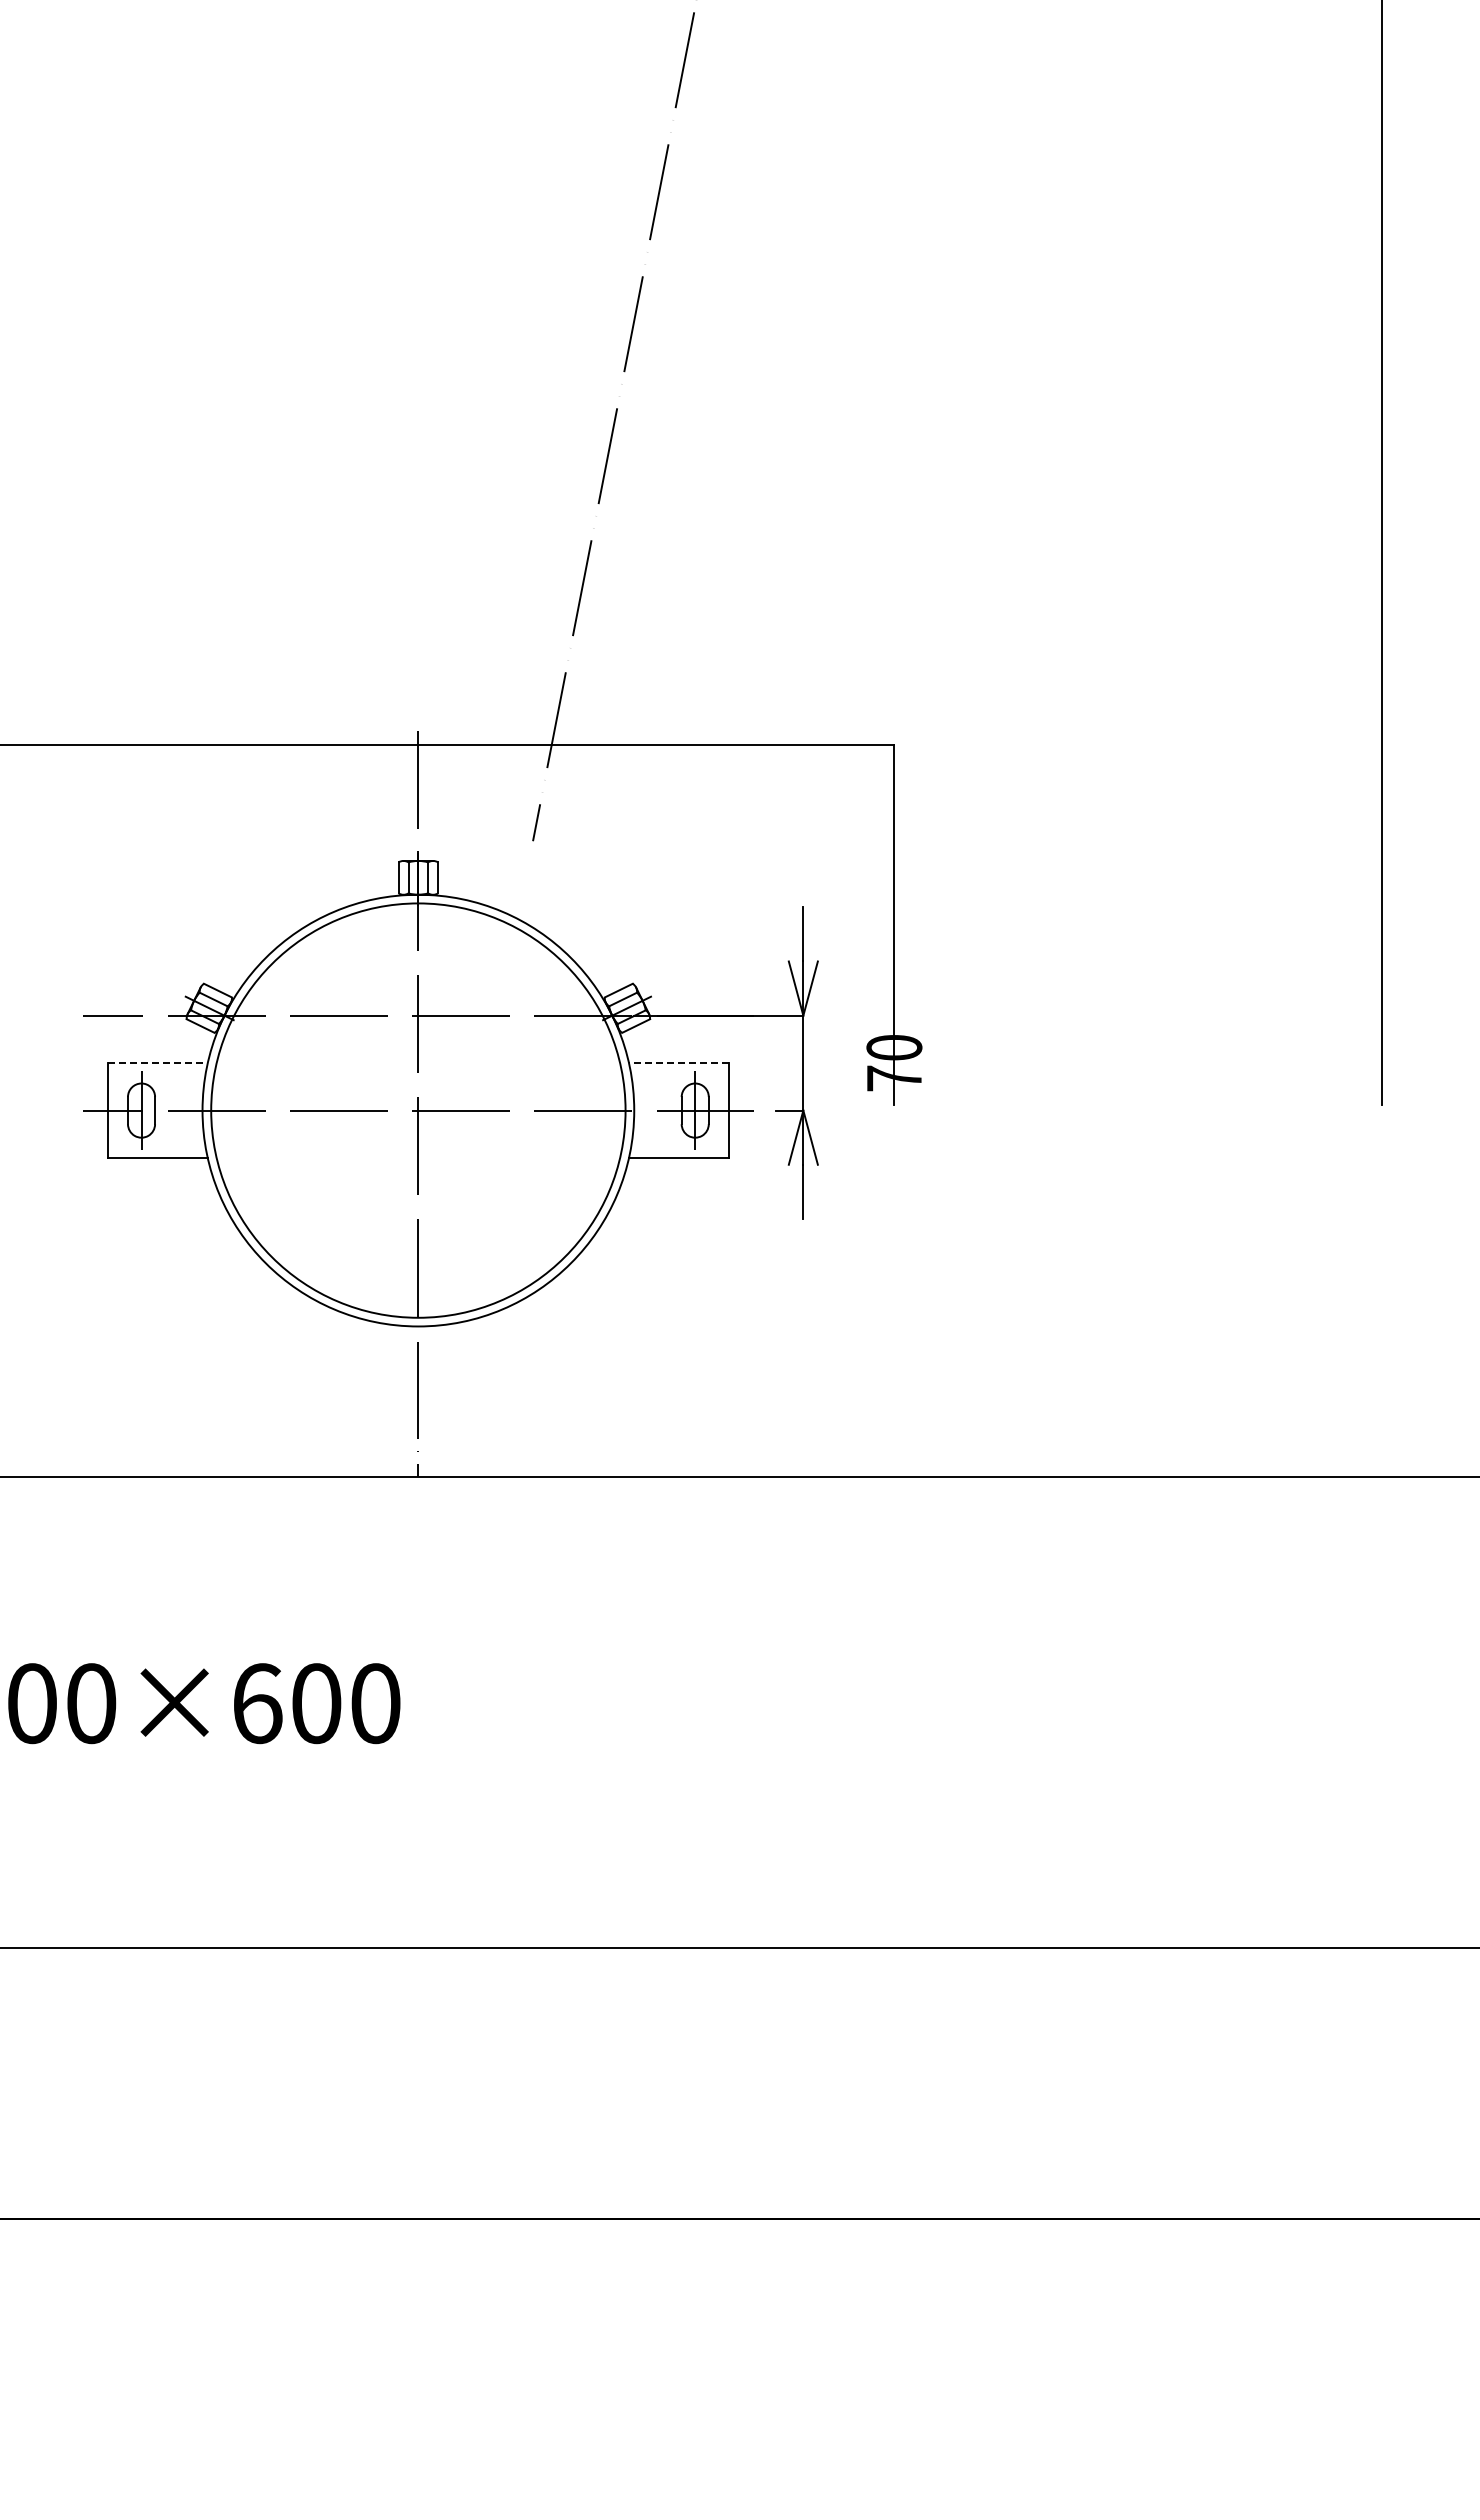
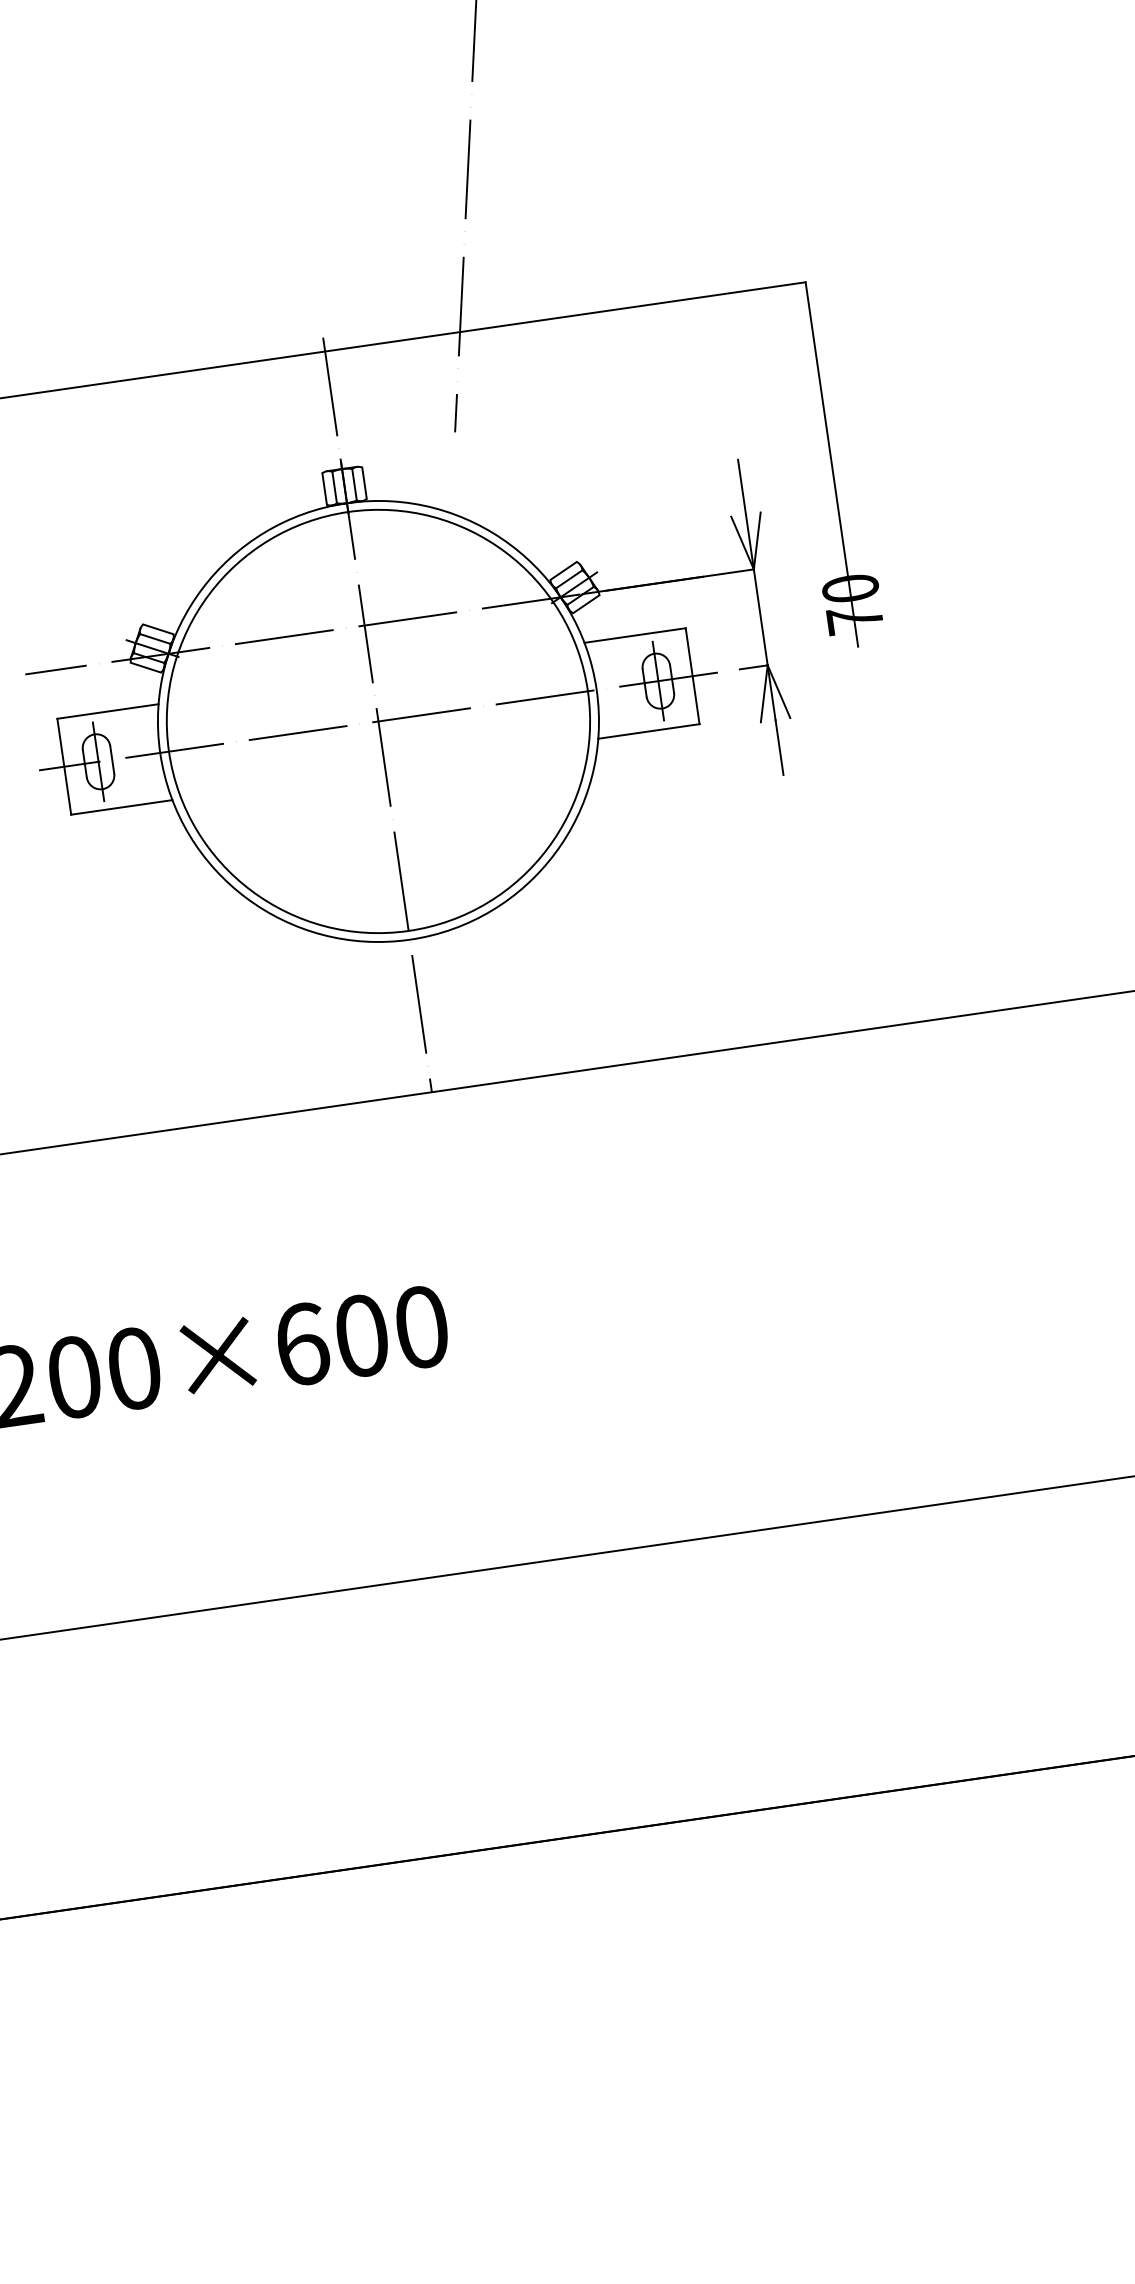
line: (158, 1063) -> (108, 711), dashed -> solid
line: (678, 1063) -> (634, 635), dashed -> solid

